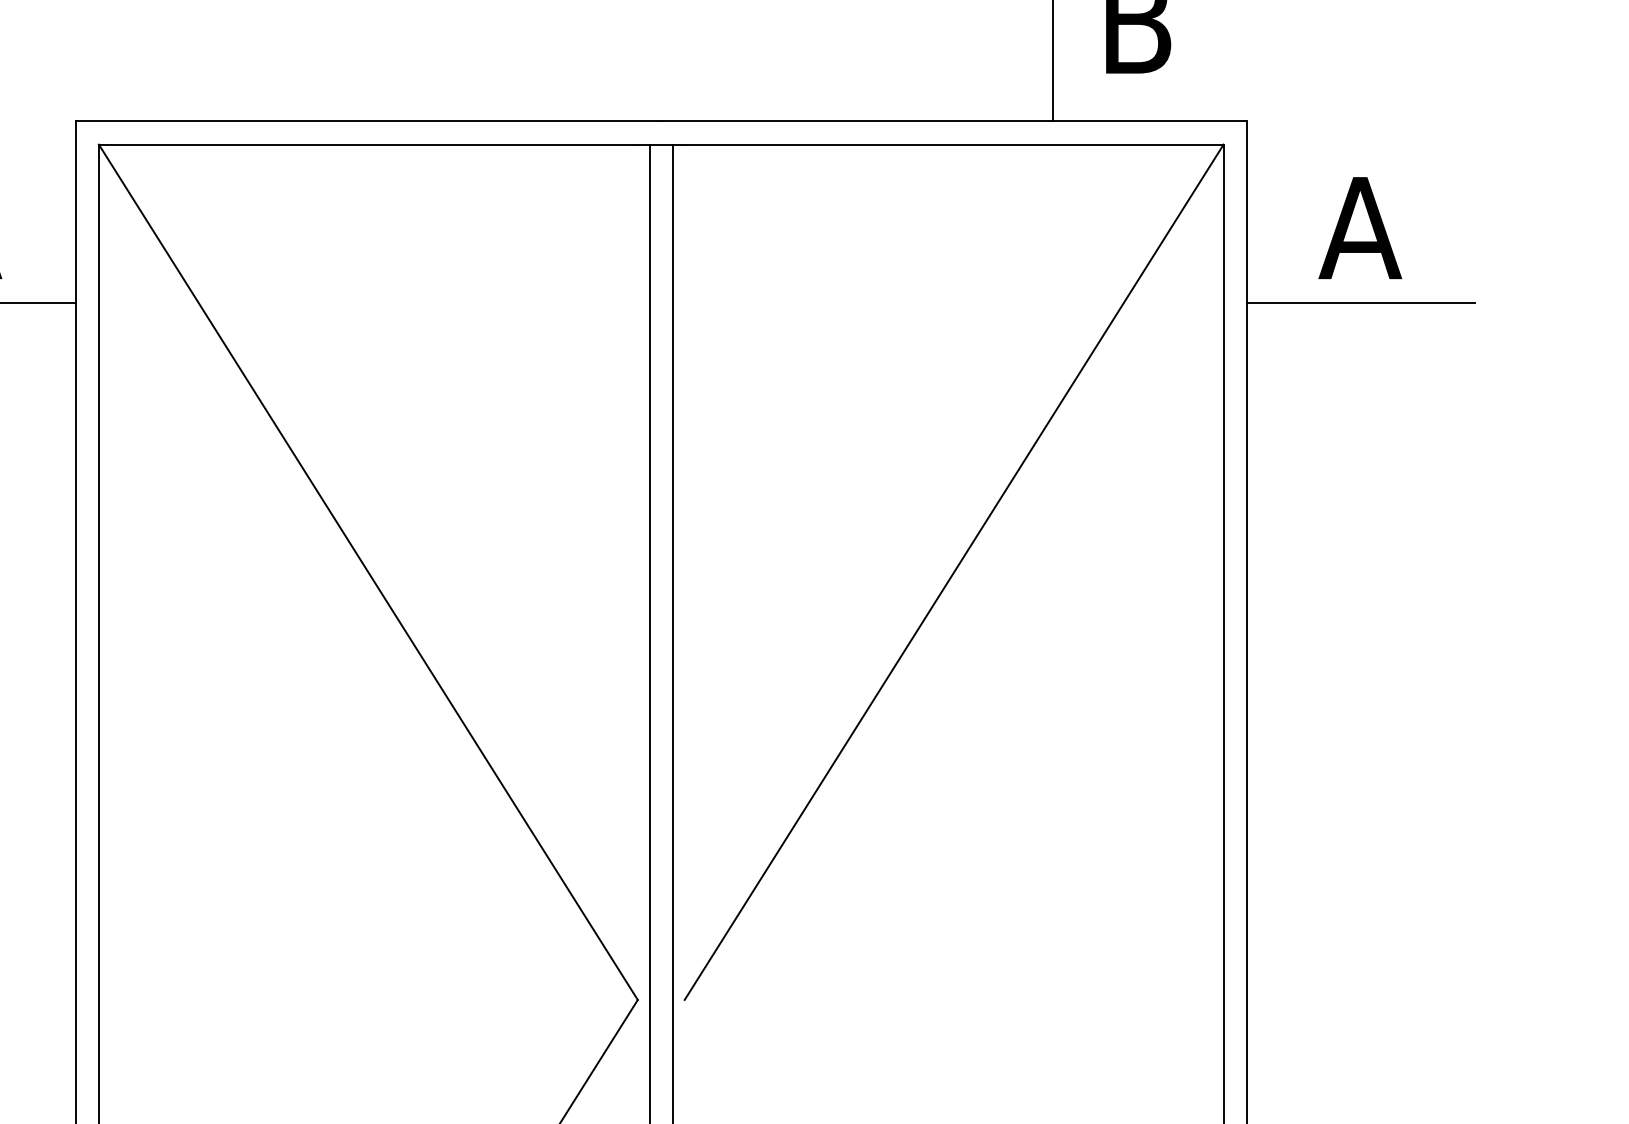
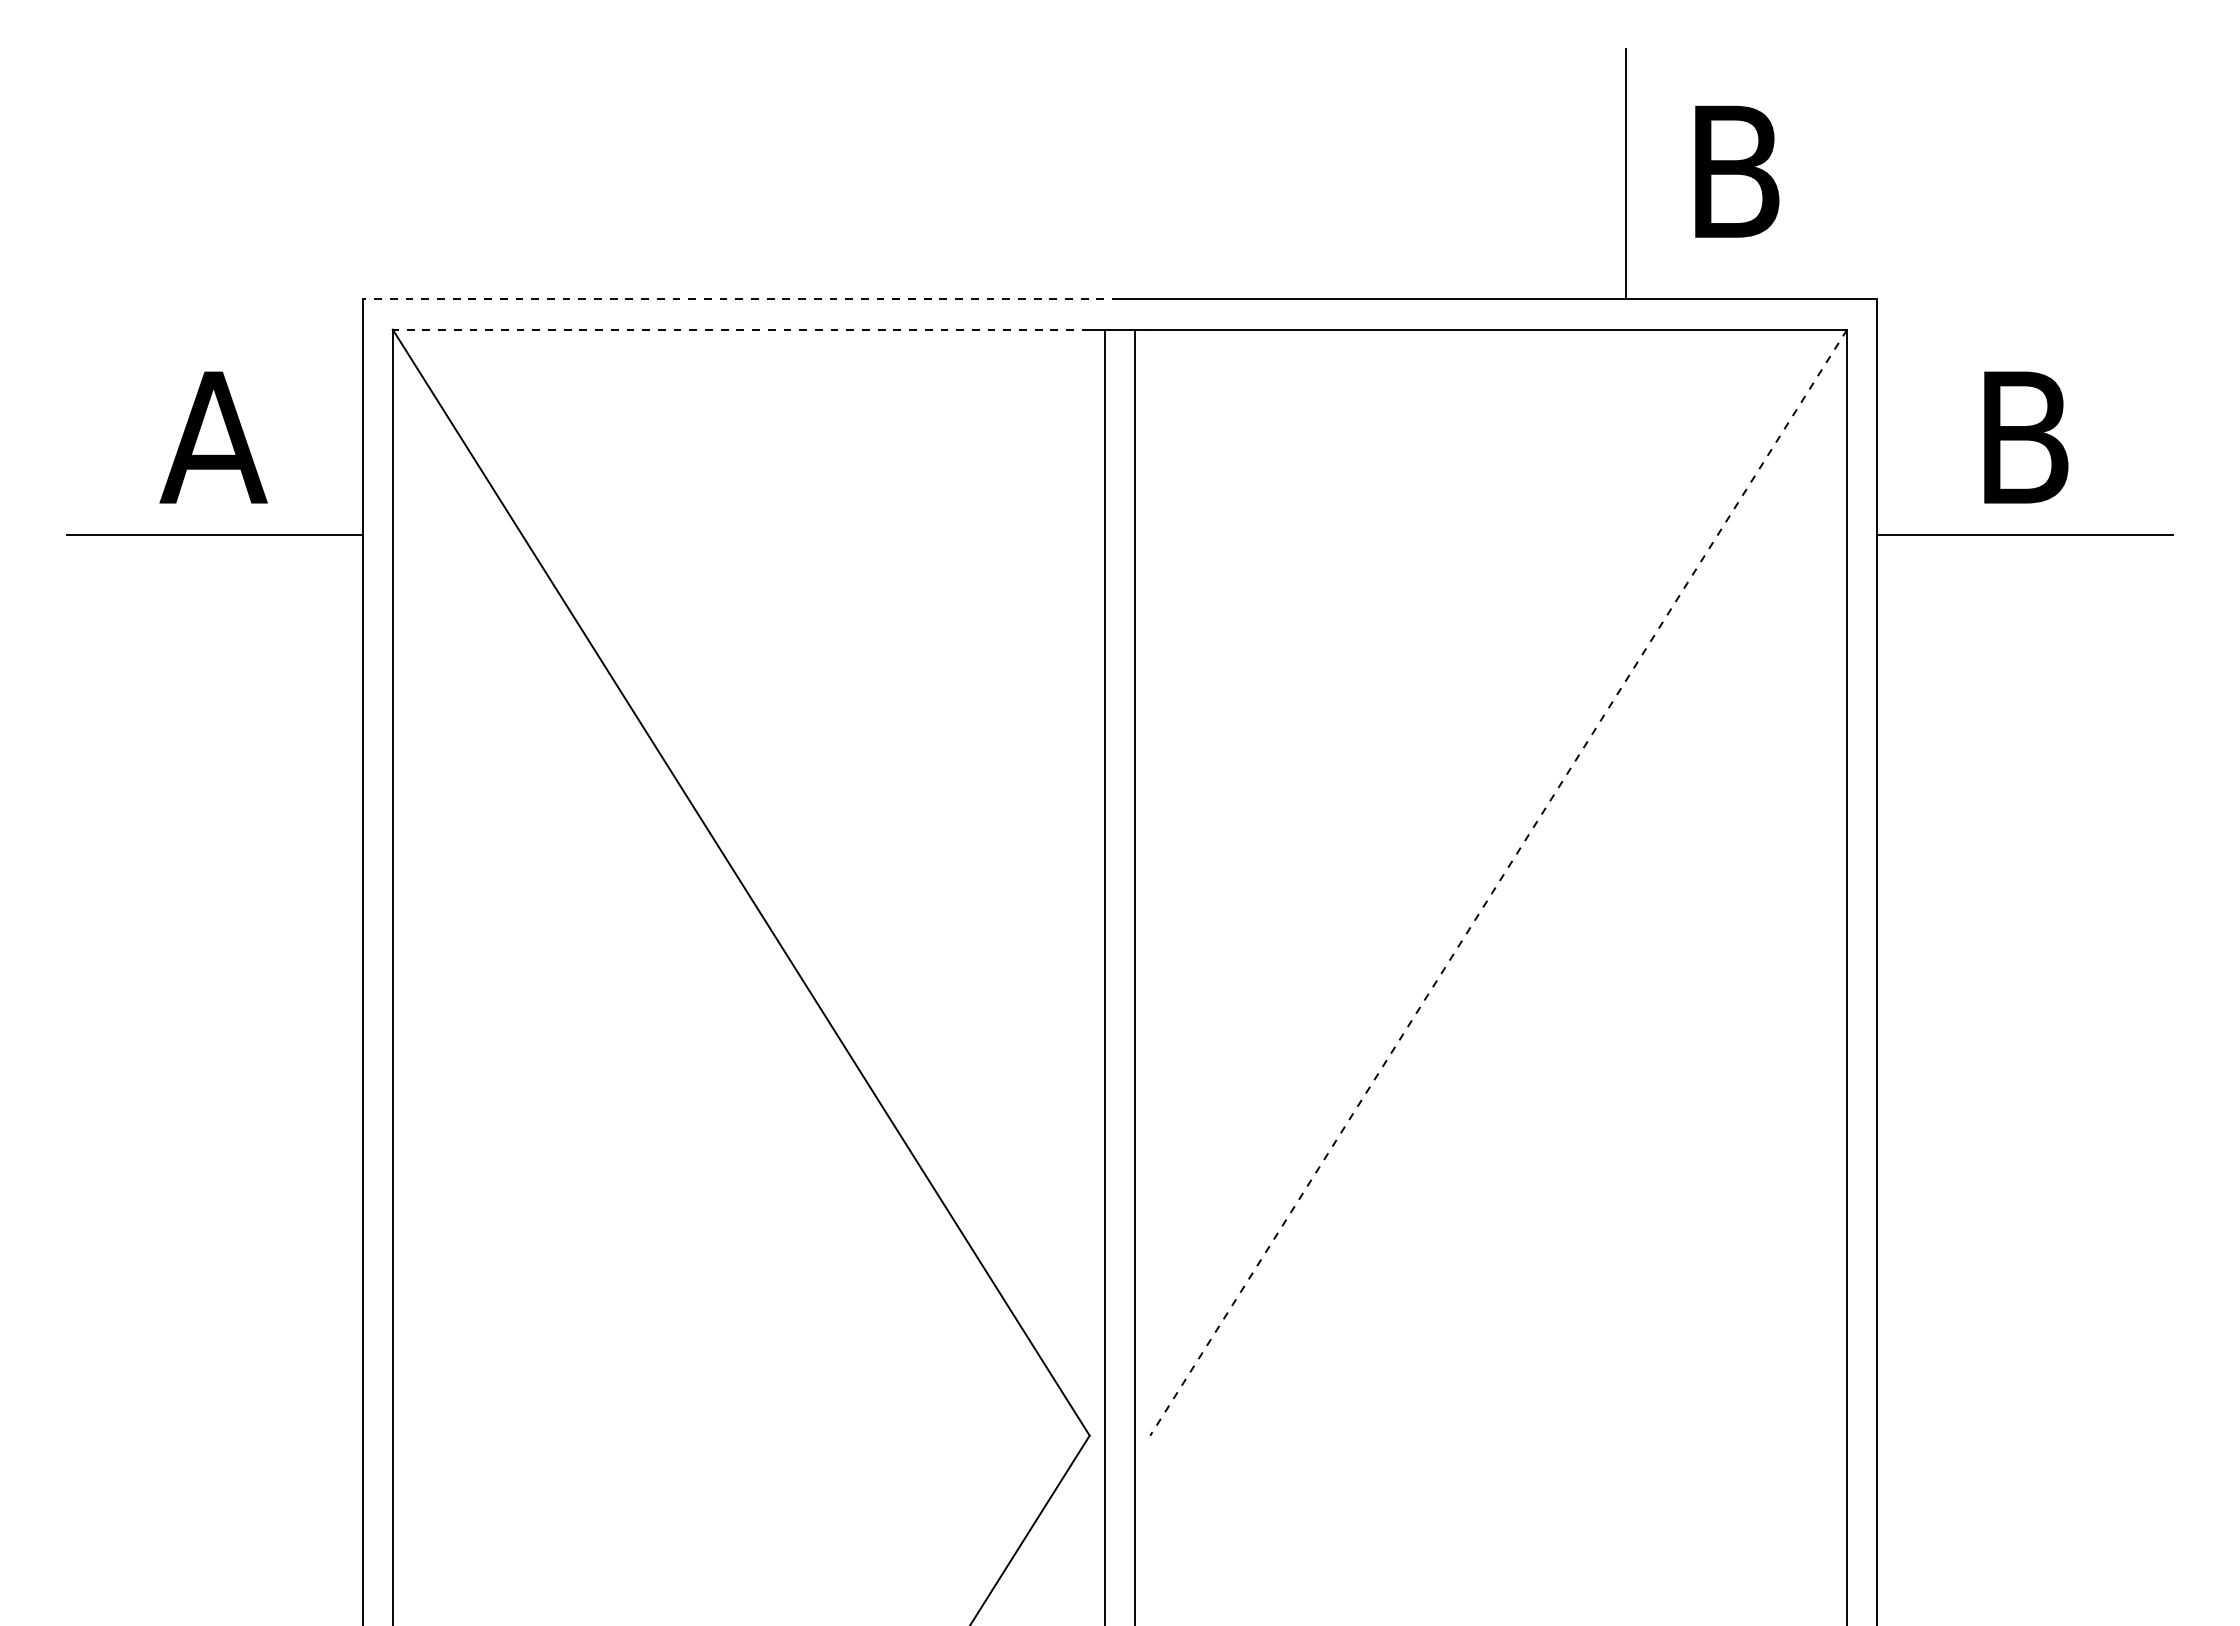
line: (368, 121) -> (741, 299), solid -> dashed
line: (367, 144) -> (740, 329), solid -> dashed
text: (1359, 228) -> (2023, 437), A -> B
line: (953, 572) -> (1498, 882), solid -> dashed

